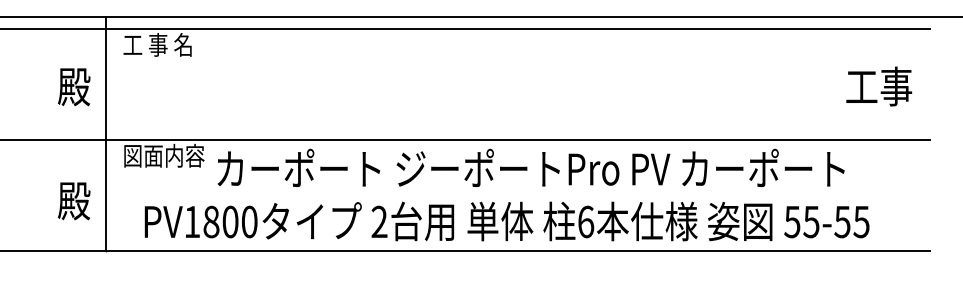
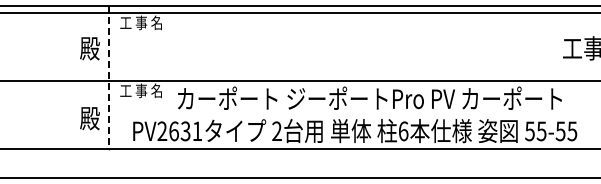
line: (106, 134) -> (109, 77), solid -> dashed
text: (163, 155) -> (144, 90), 図面内容 -> 工 事 名
text: (220, 222) -> (179, 131), PV1800 -> PV2631

